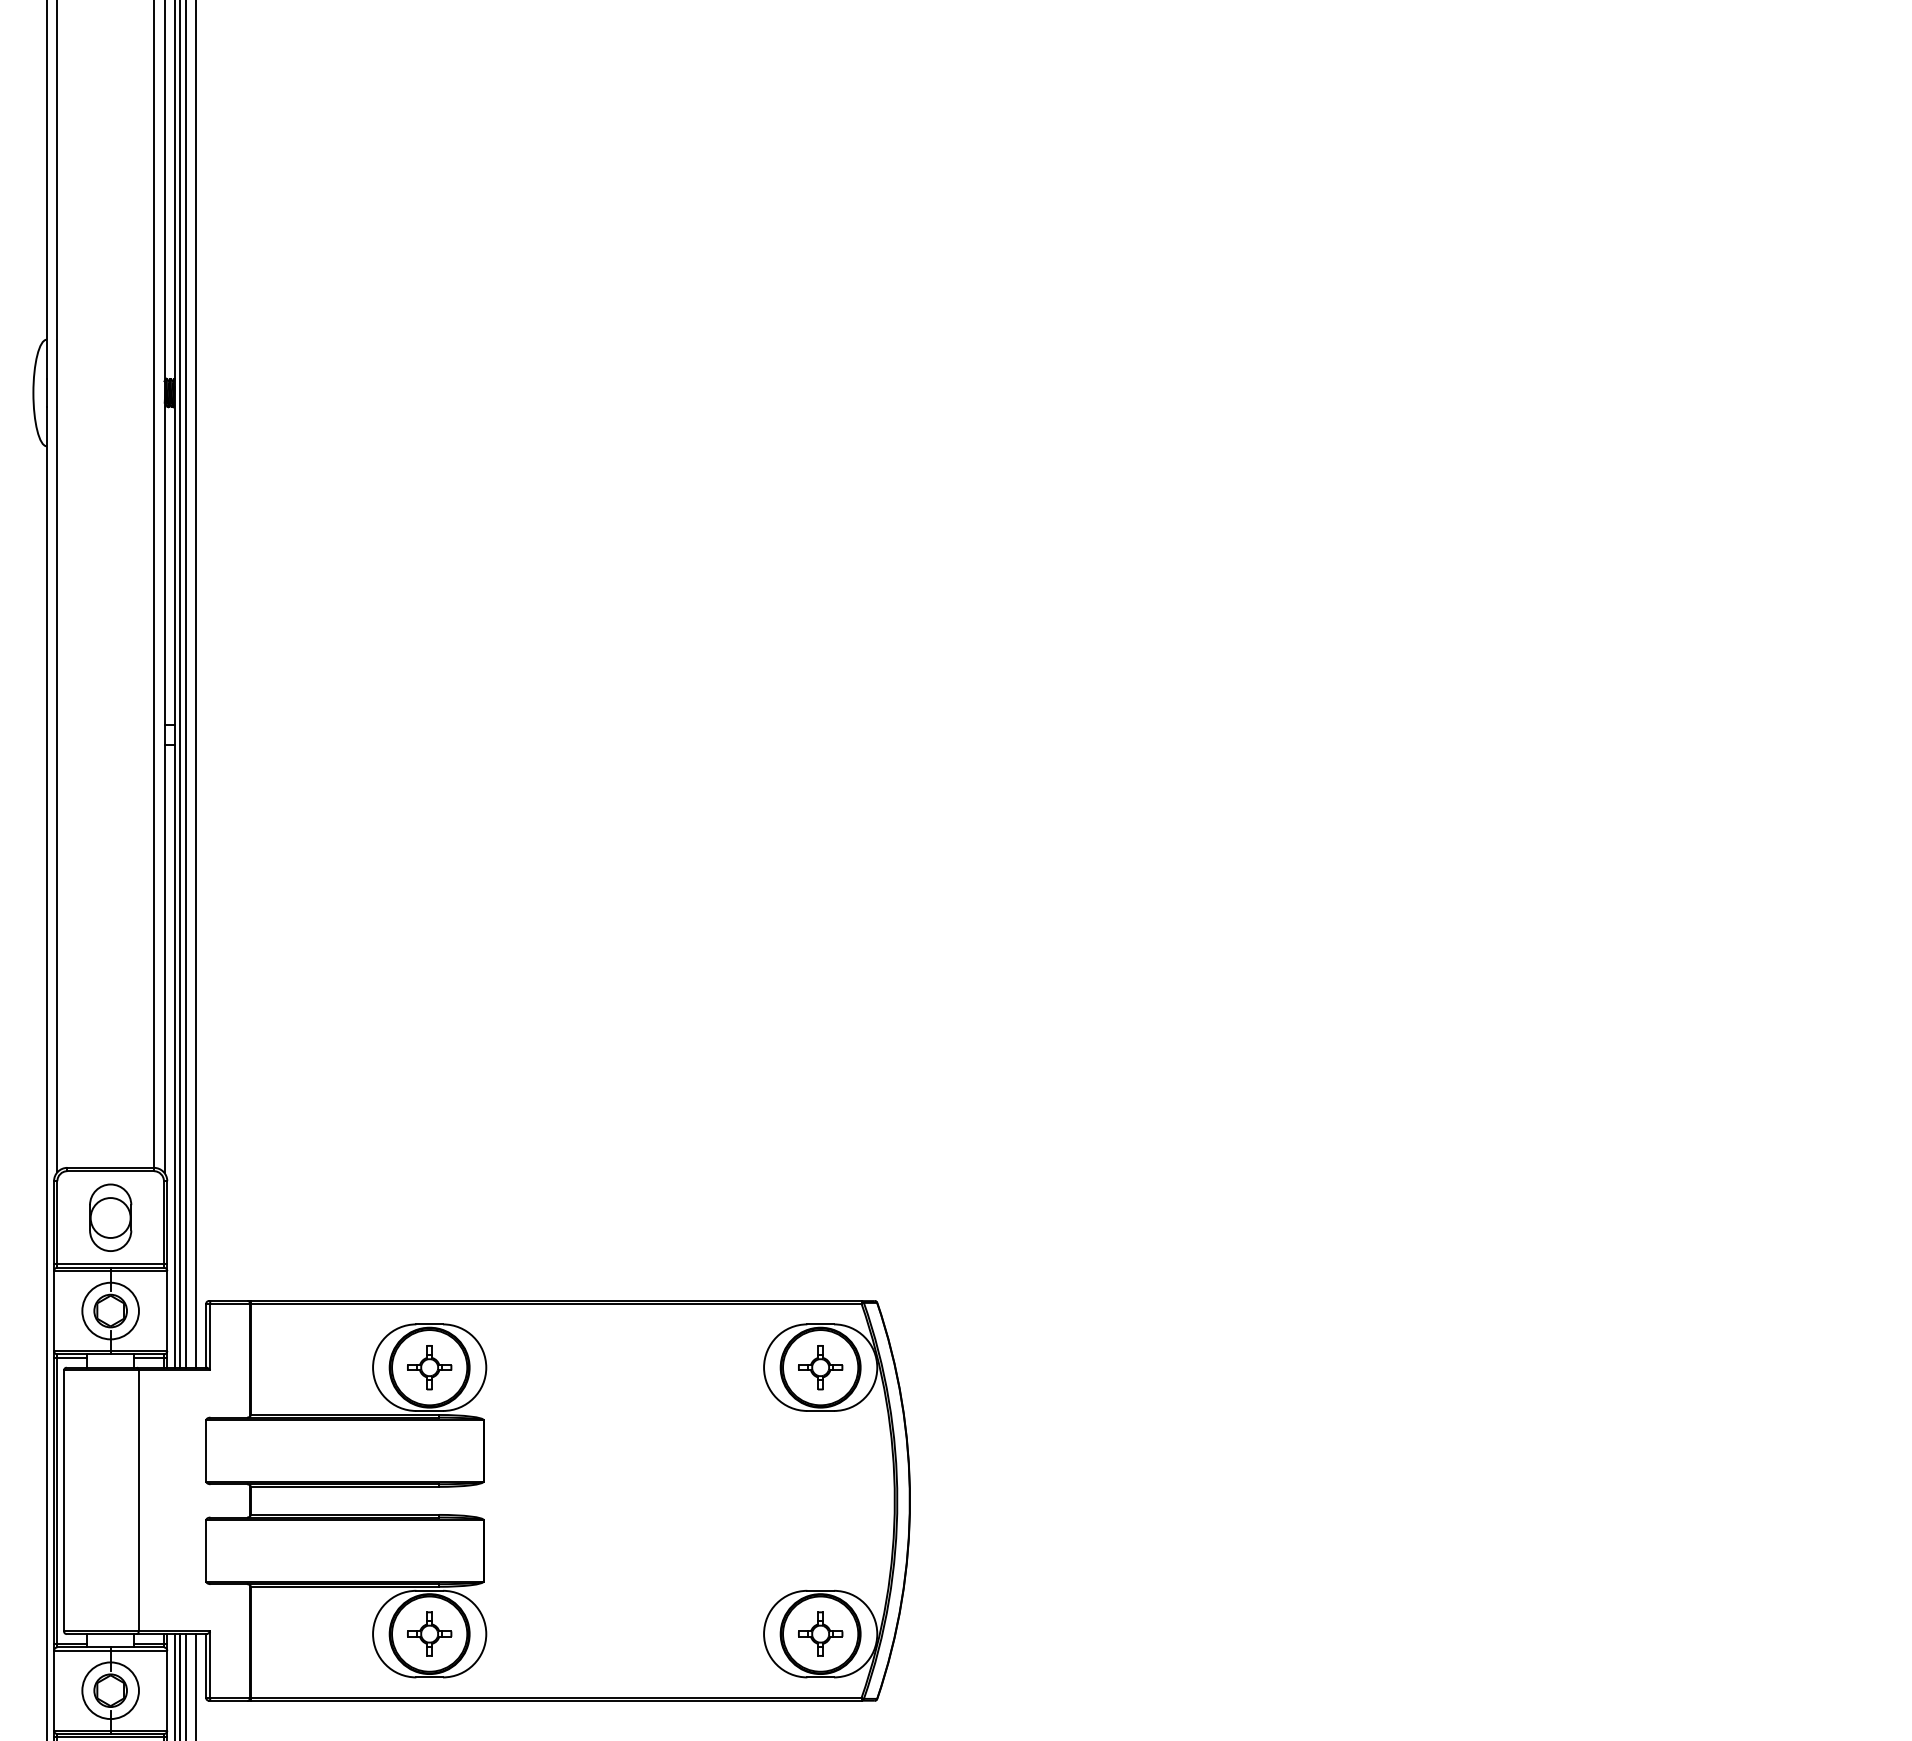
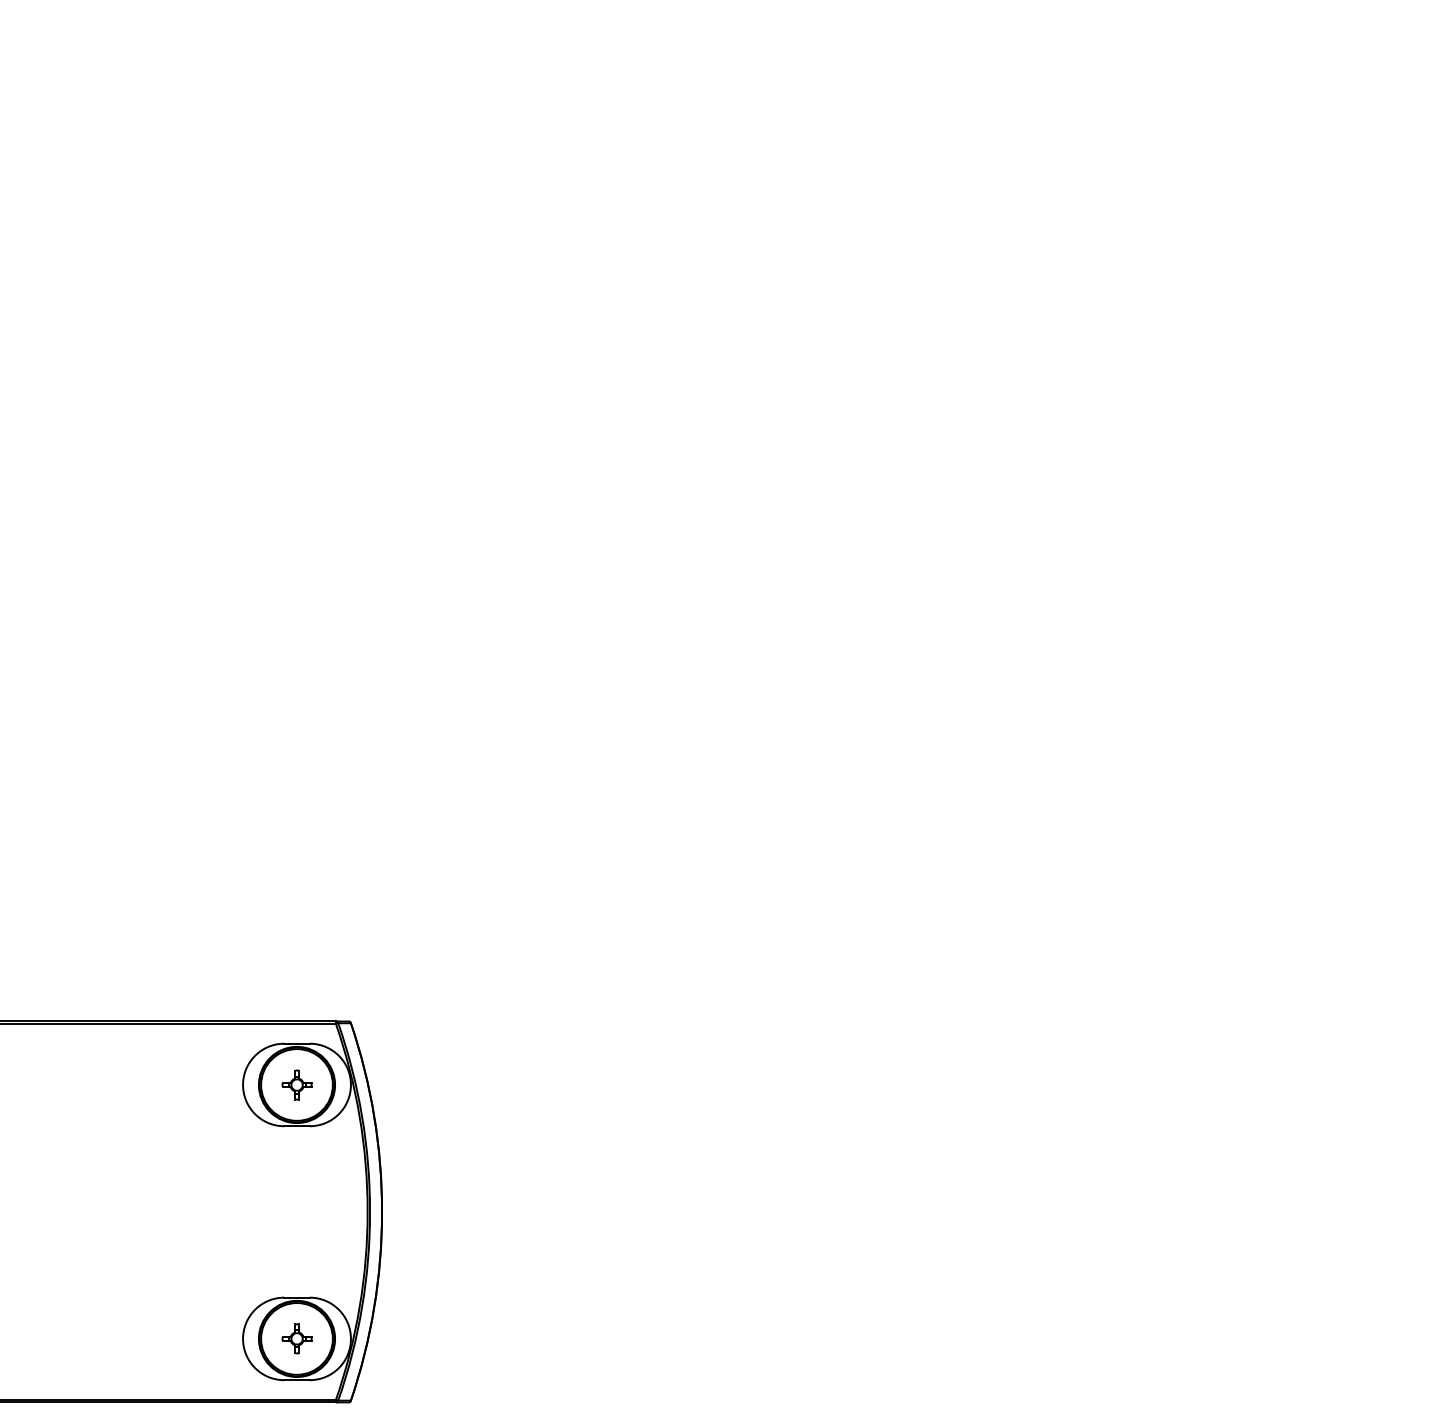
part: (820, 1367) -> (296, 1084), size x0.7
part: (820, 1633) -> (296, 1338), size x0.7

